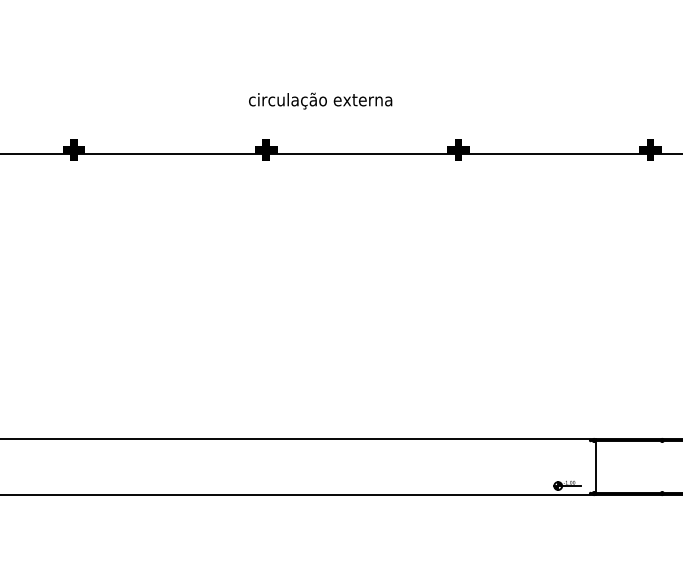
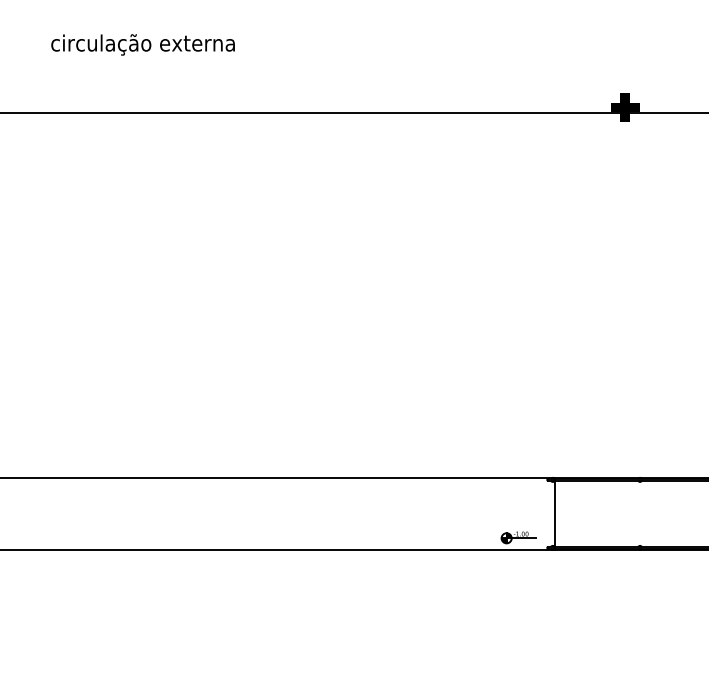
text: (320, 100) -> (142, 44), moved
fill: (265, 149) -> (131, 106), removed
fill: (458, 149) -> (378, 106), removed

